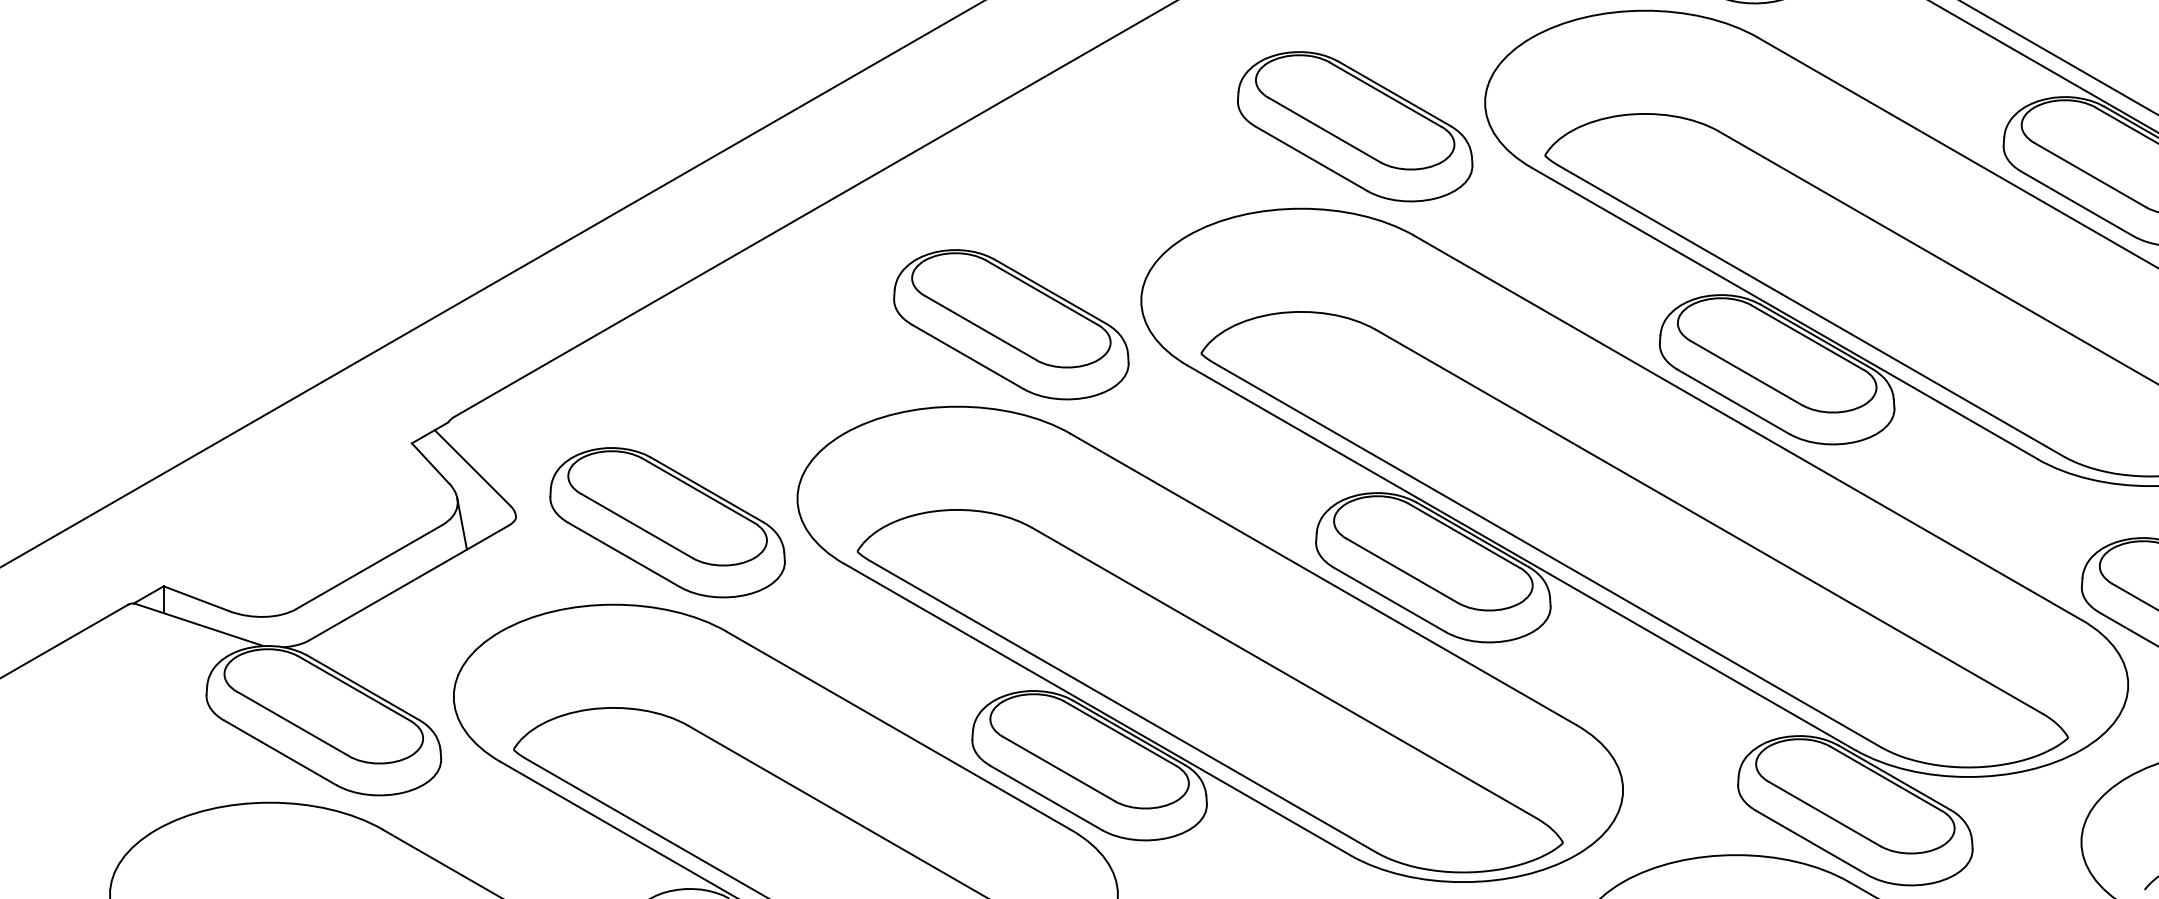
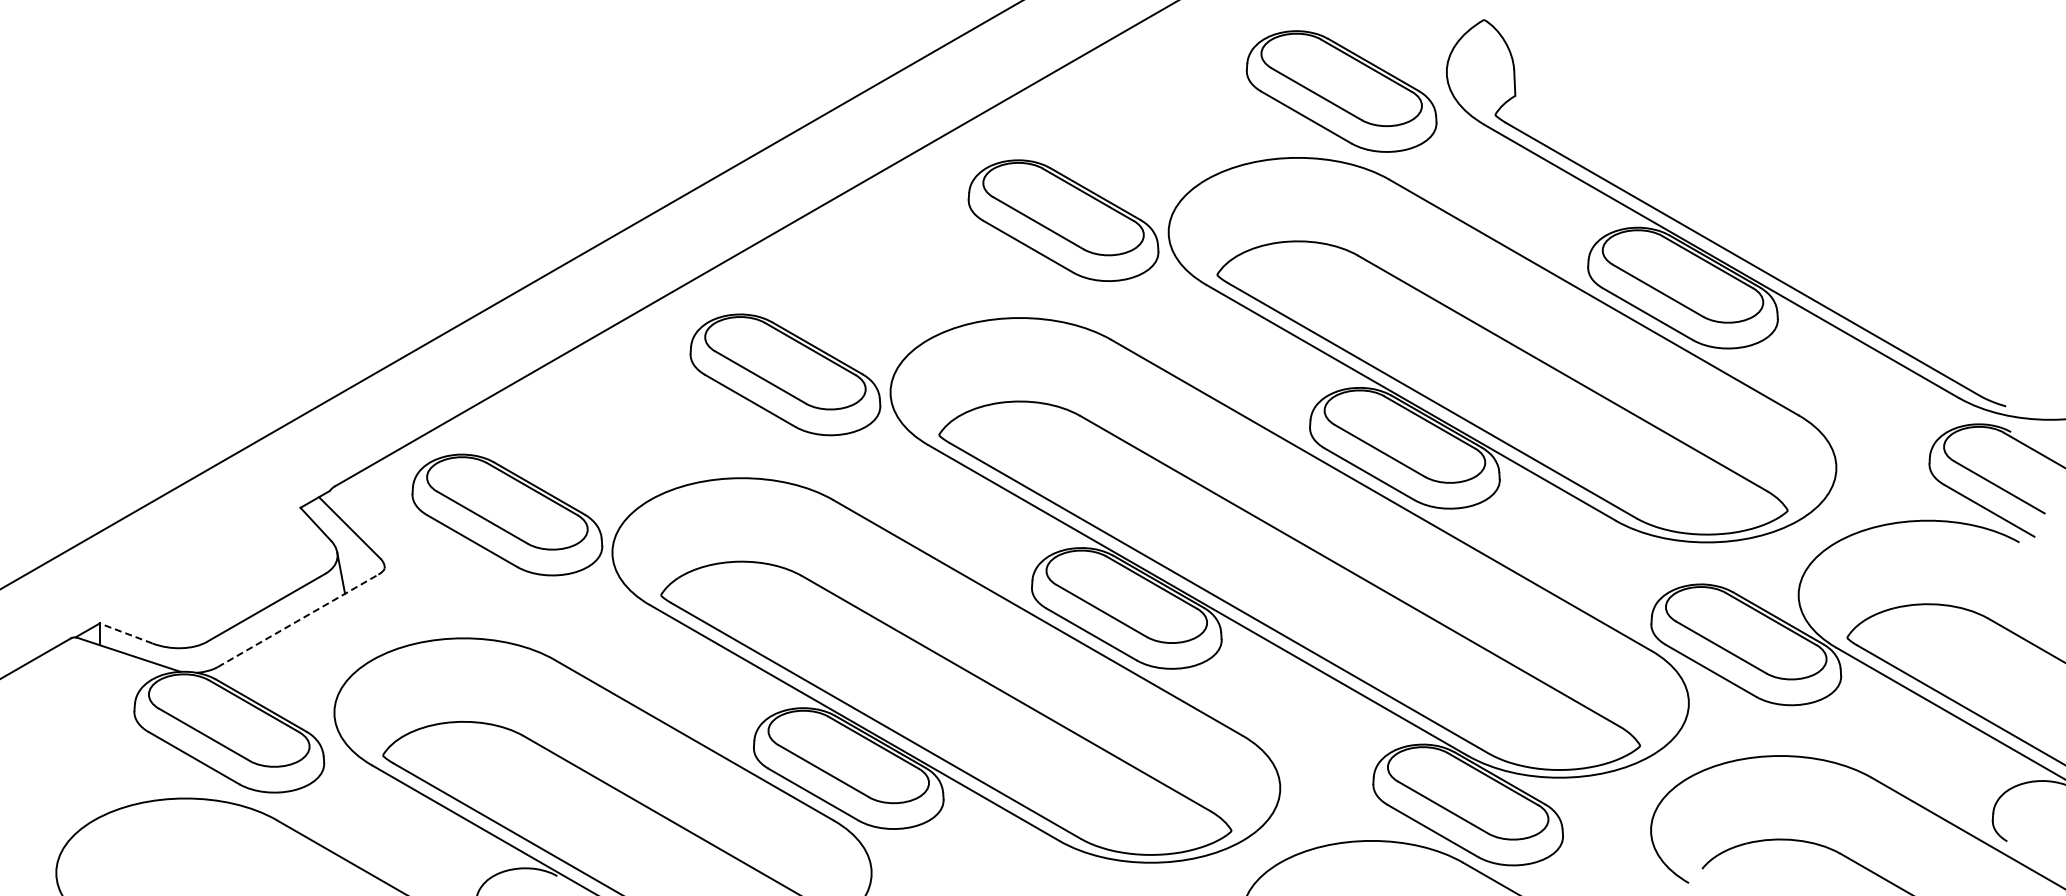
part: (1355, 126) -> (1063, 220), moved
part: (1011, 324) -> (785, 374), moved
part: (667, 522) -> (507, 514), moved
line: (409, 582) -> (298, 620), solid -> dashed
line: (195, 598) -> (125, 633), solid -> dashed

